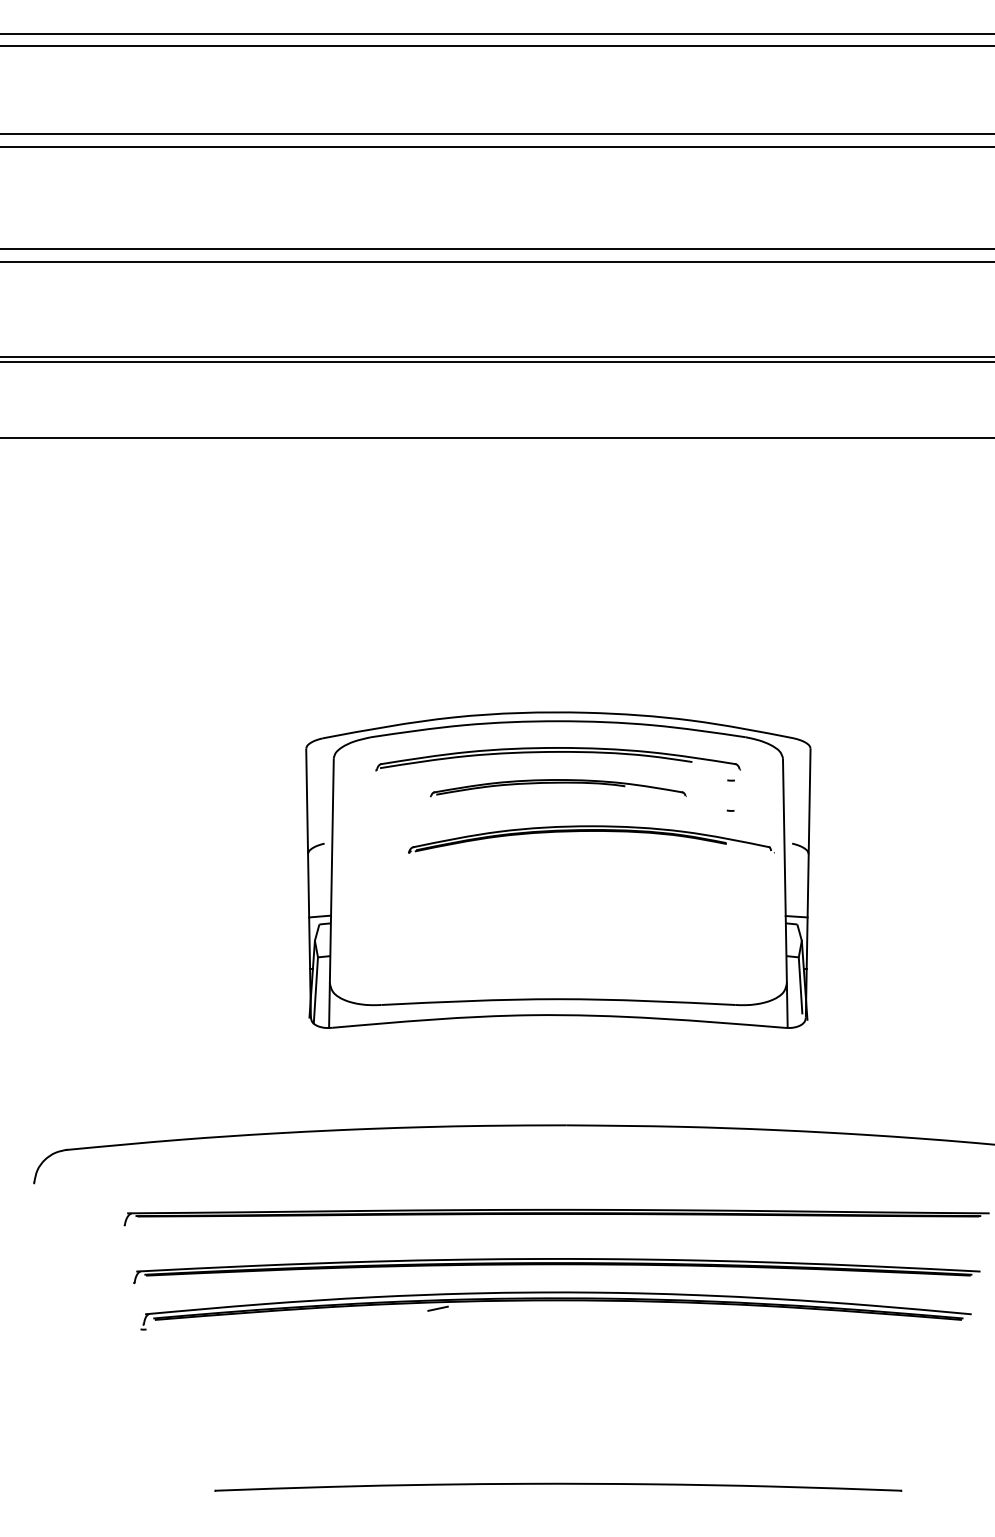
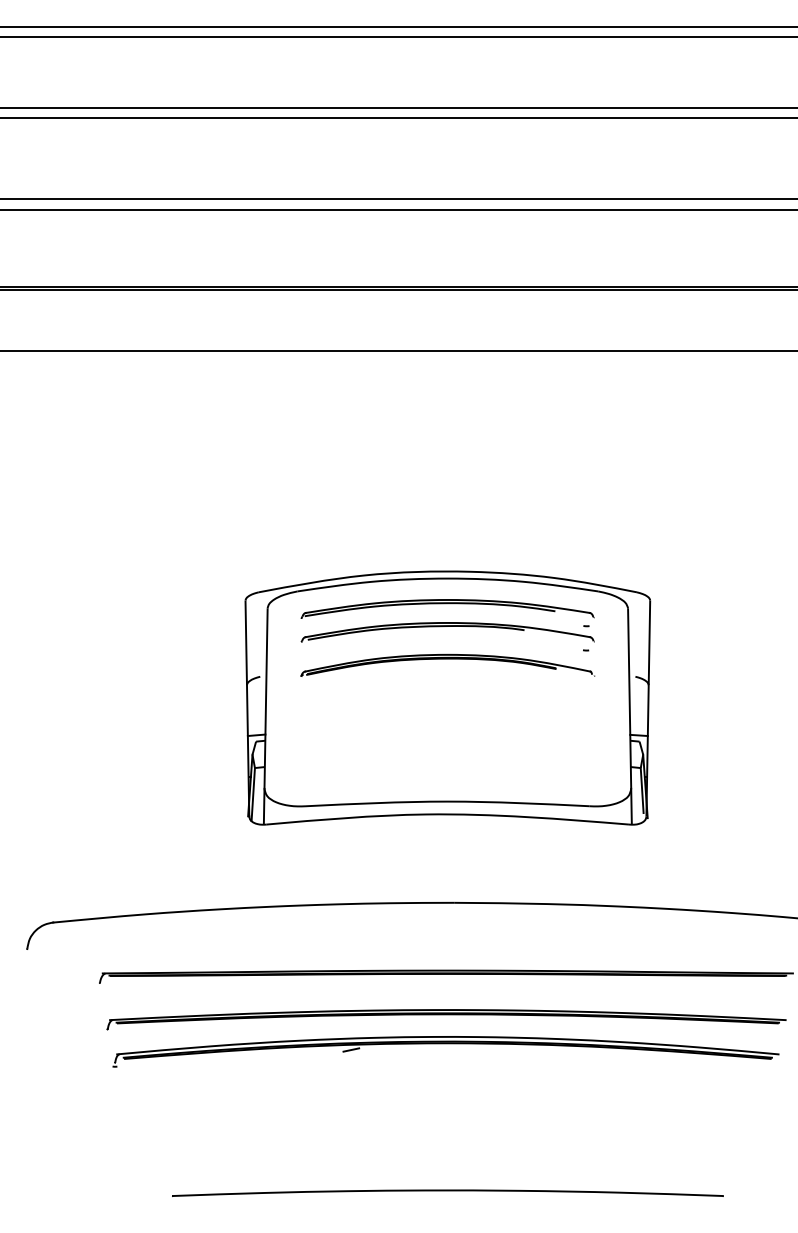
part: (558, 787) -> (447, 631), size x1.43
part: (591, 831) -> (447, 659), moved

